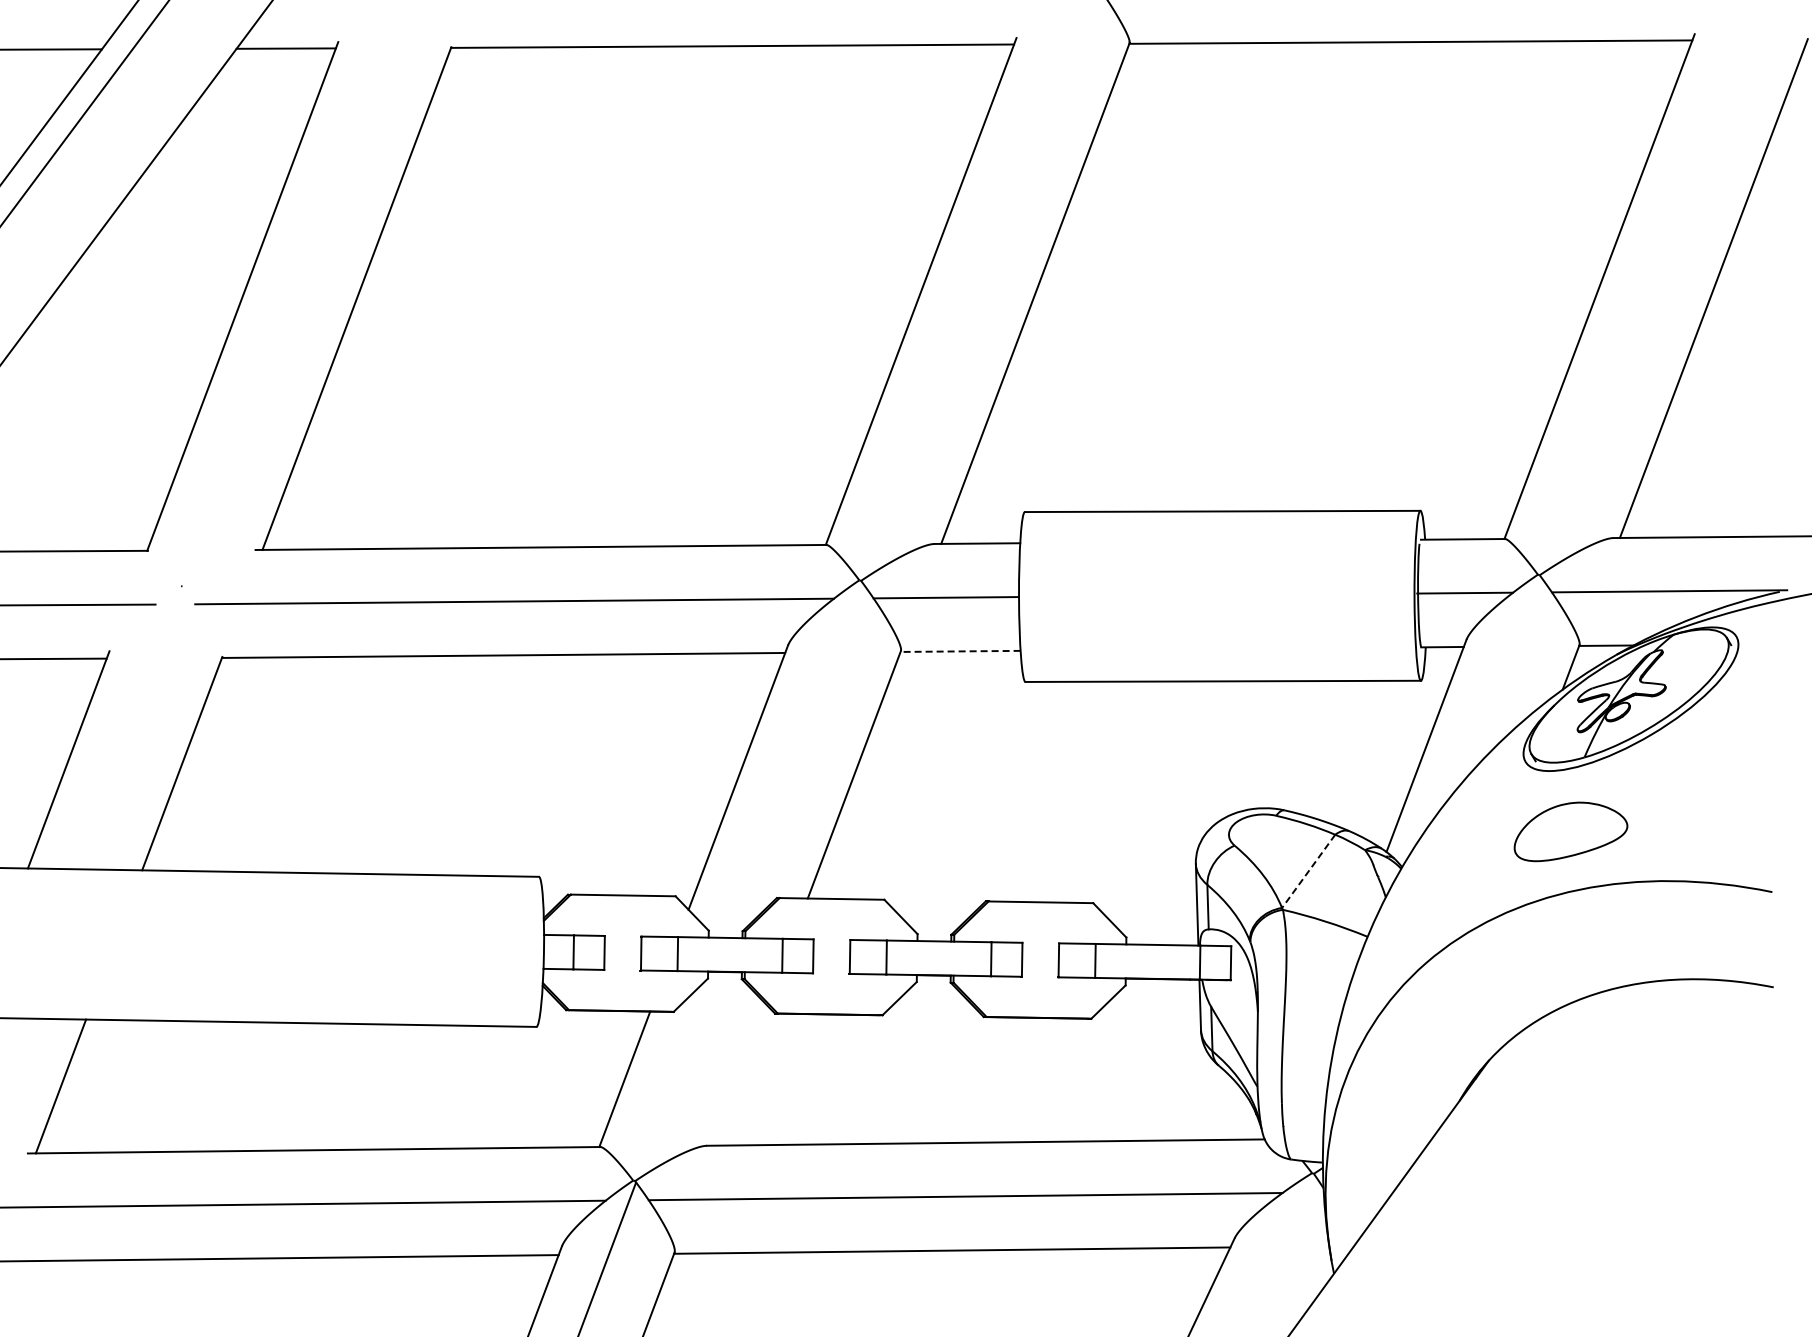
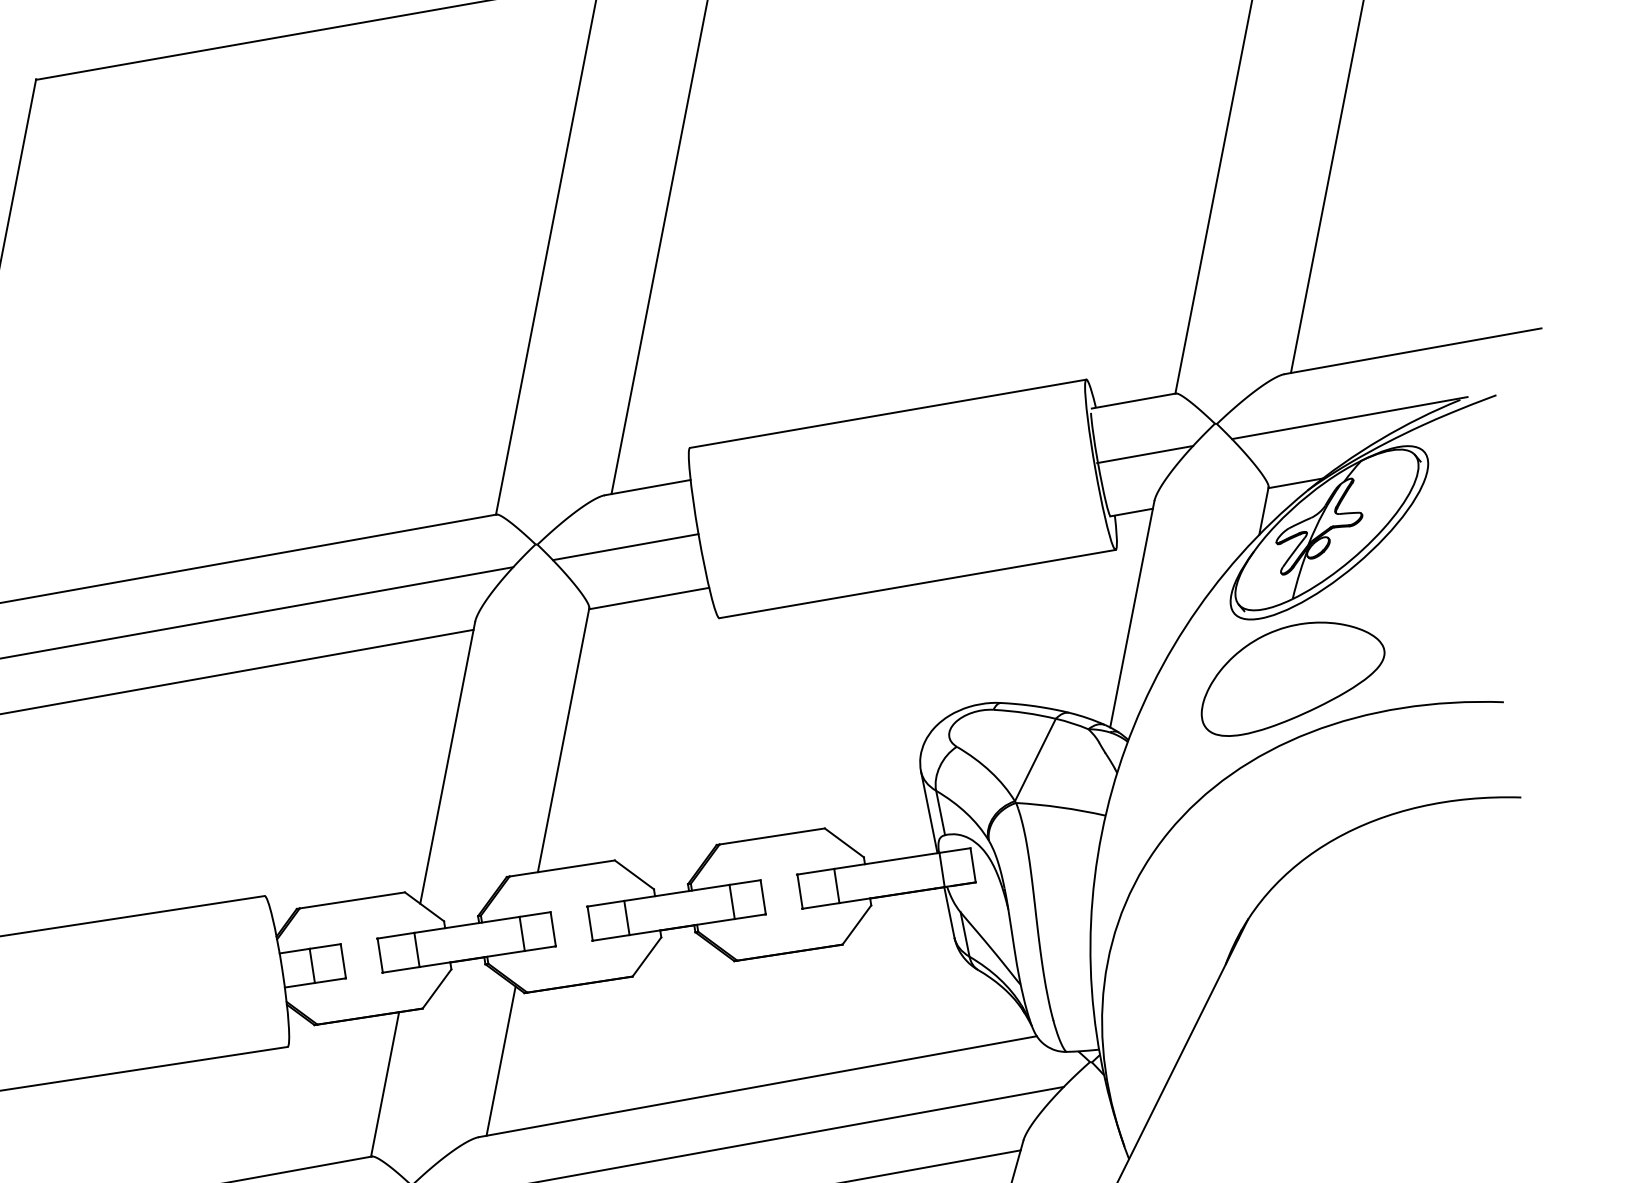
line: (960, 651) -> (649, 598), dashed -> solid
part: (1570, 831) -> (1291, 675), size x1.67
line: (1308, 871) -> (1035, 760), dashed -> solid
line: (740, 1075) -> (500, 1061), added

